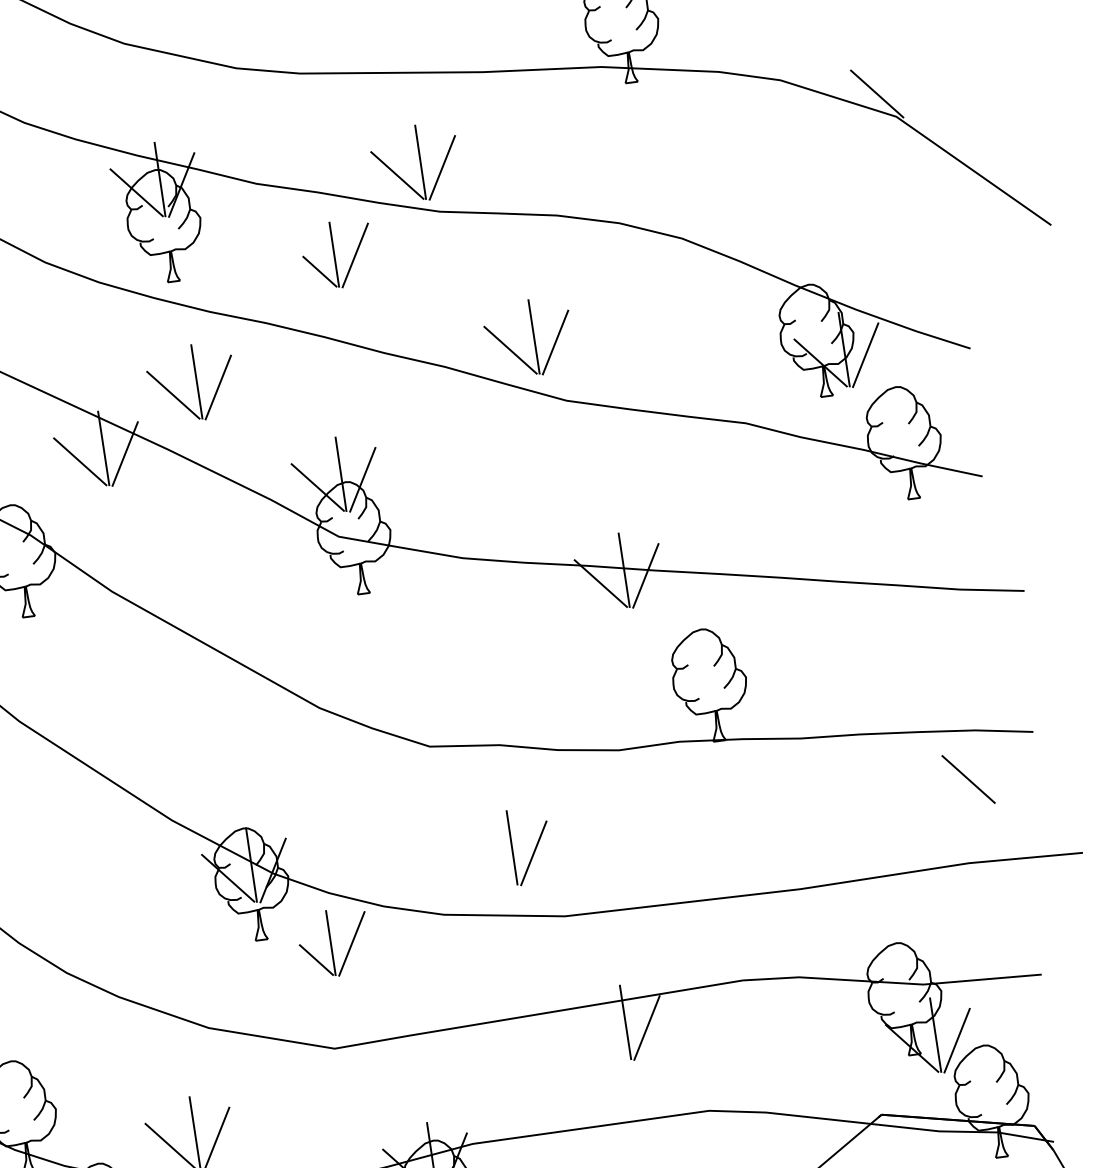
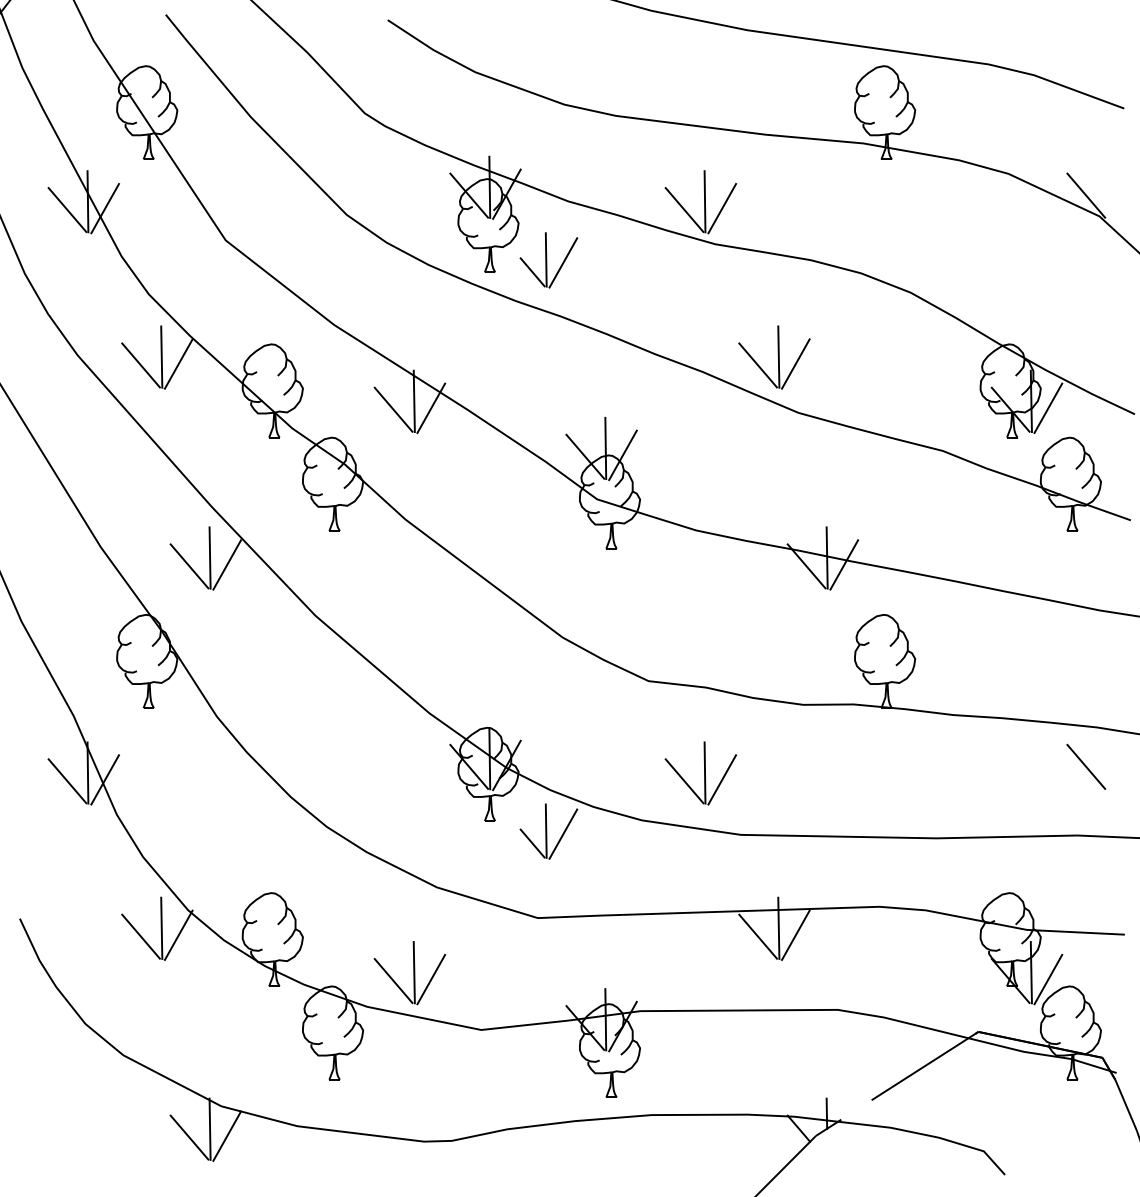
part: (337, 255) -> (548, 260), moved
part: (191, 383) -> (493, 357), removed
line: (488, 861) -> (684, 781), added
line: (601, 1035) -> (757, 936), added

